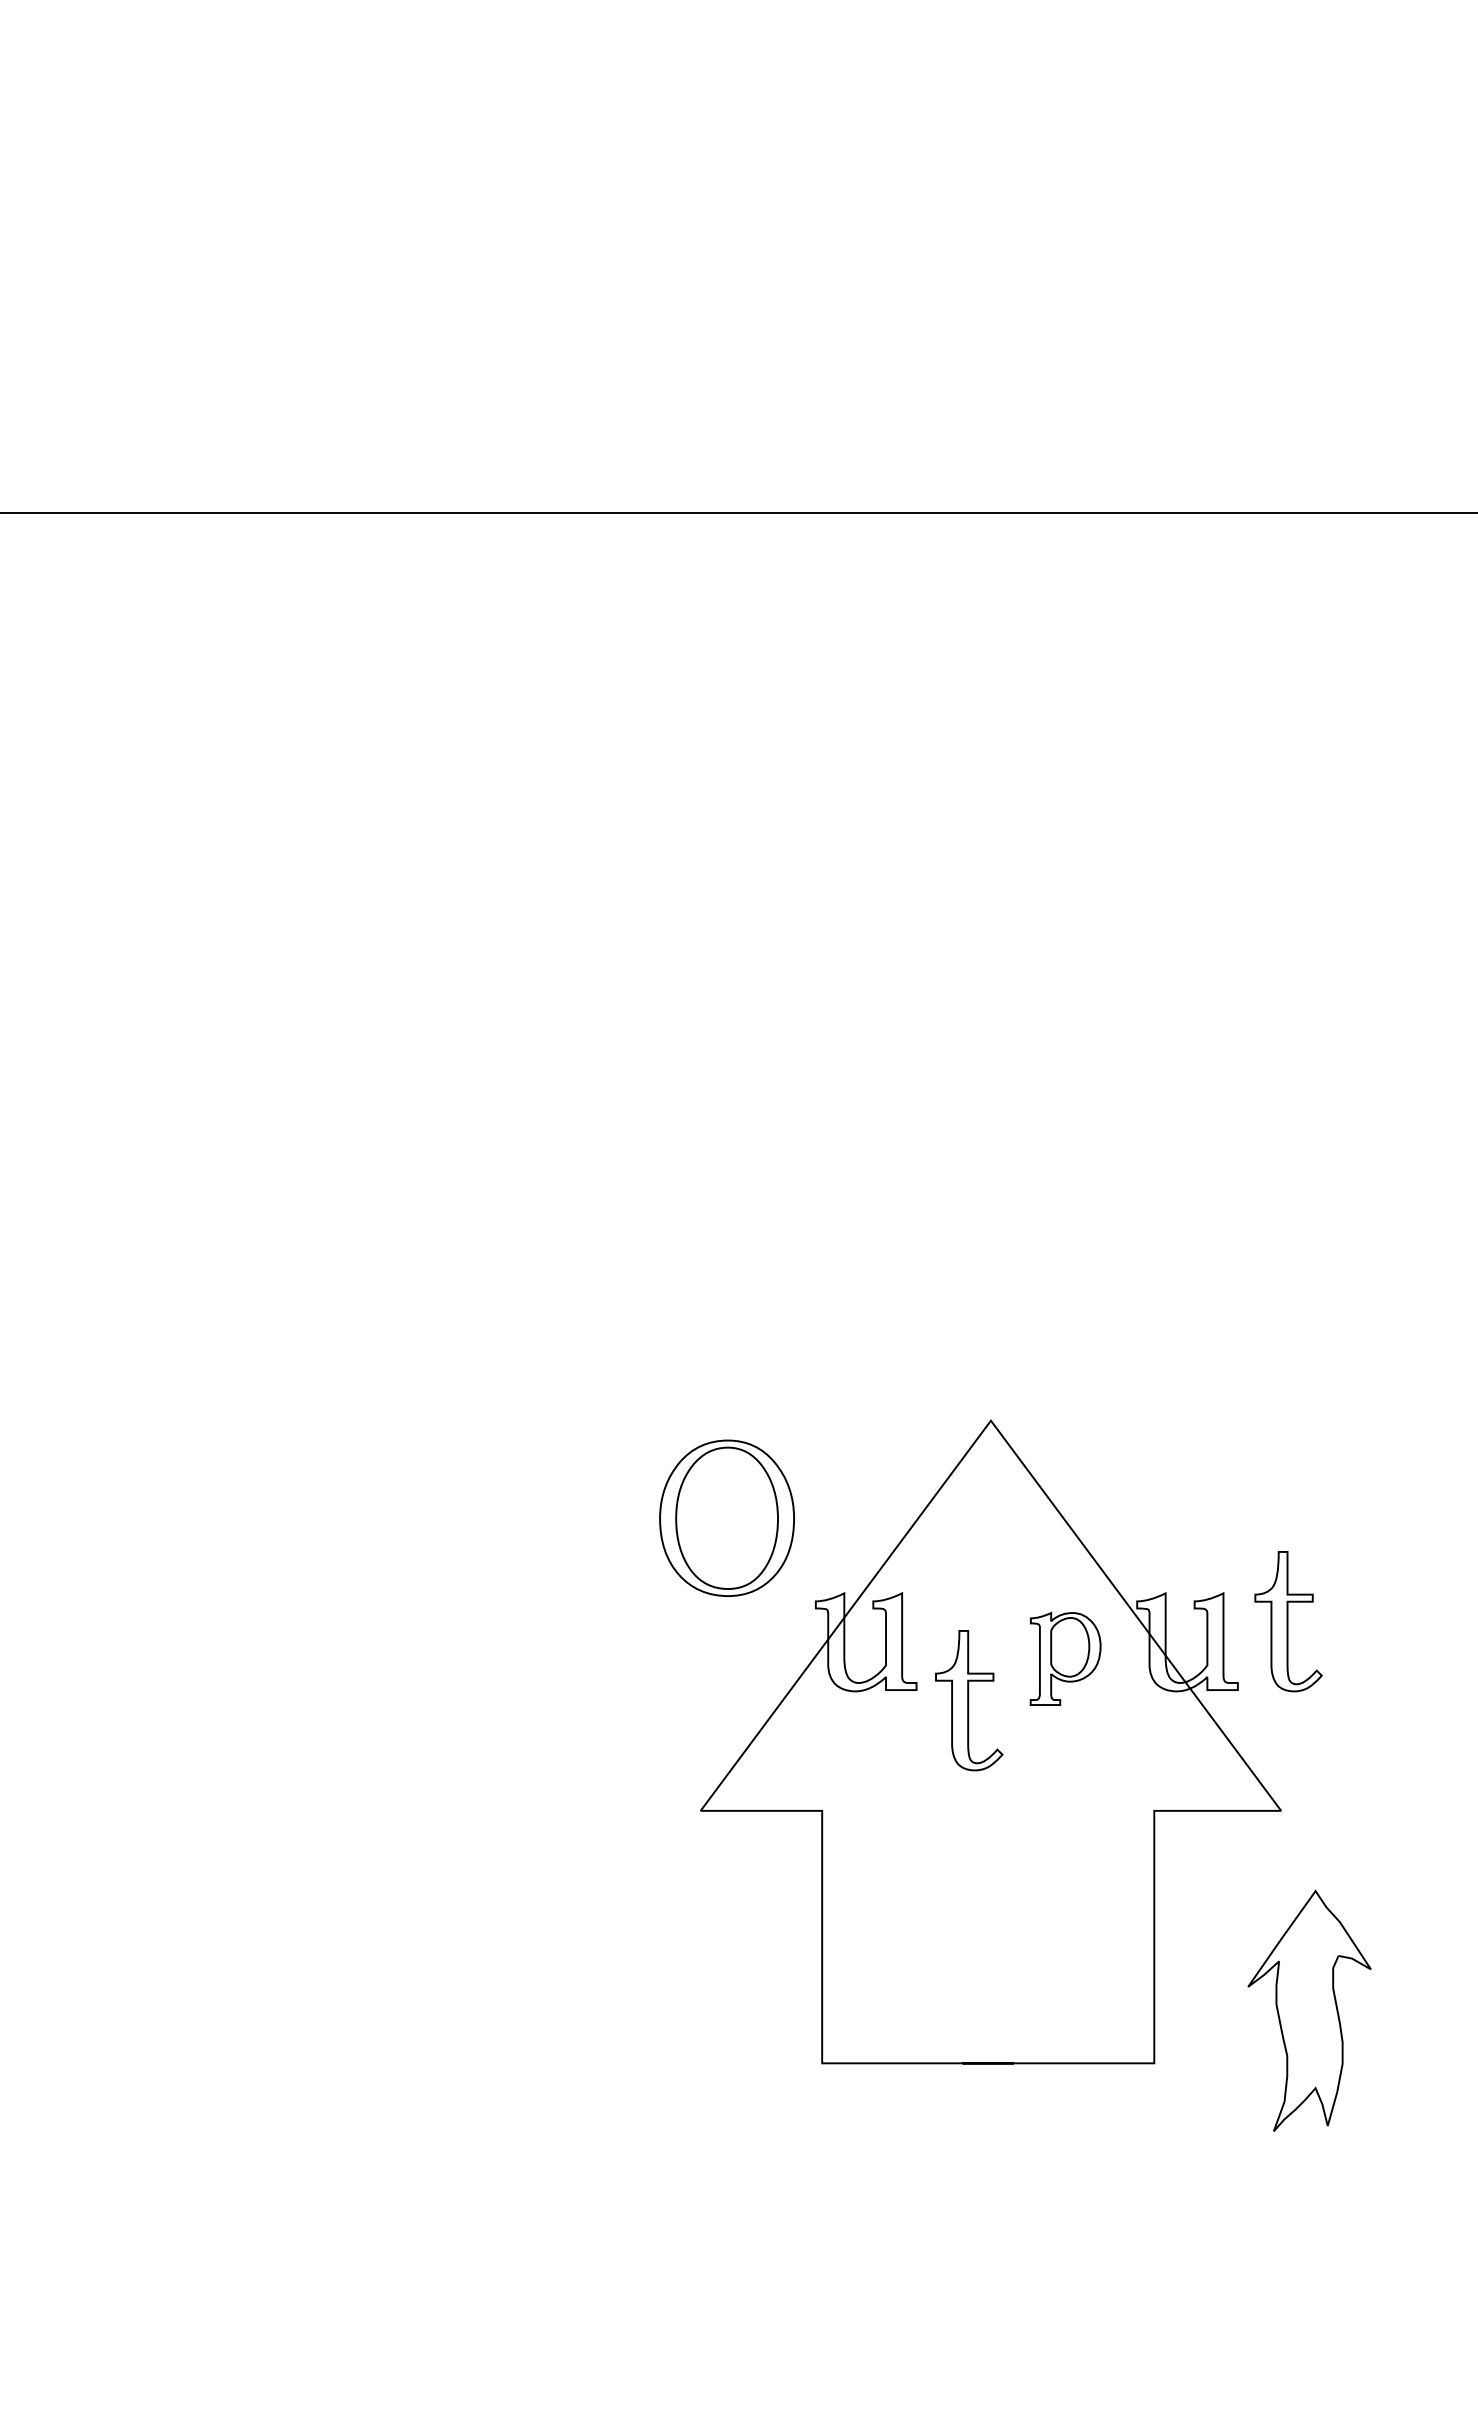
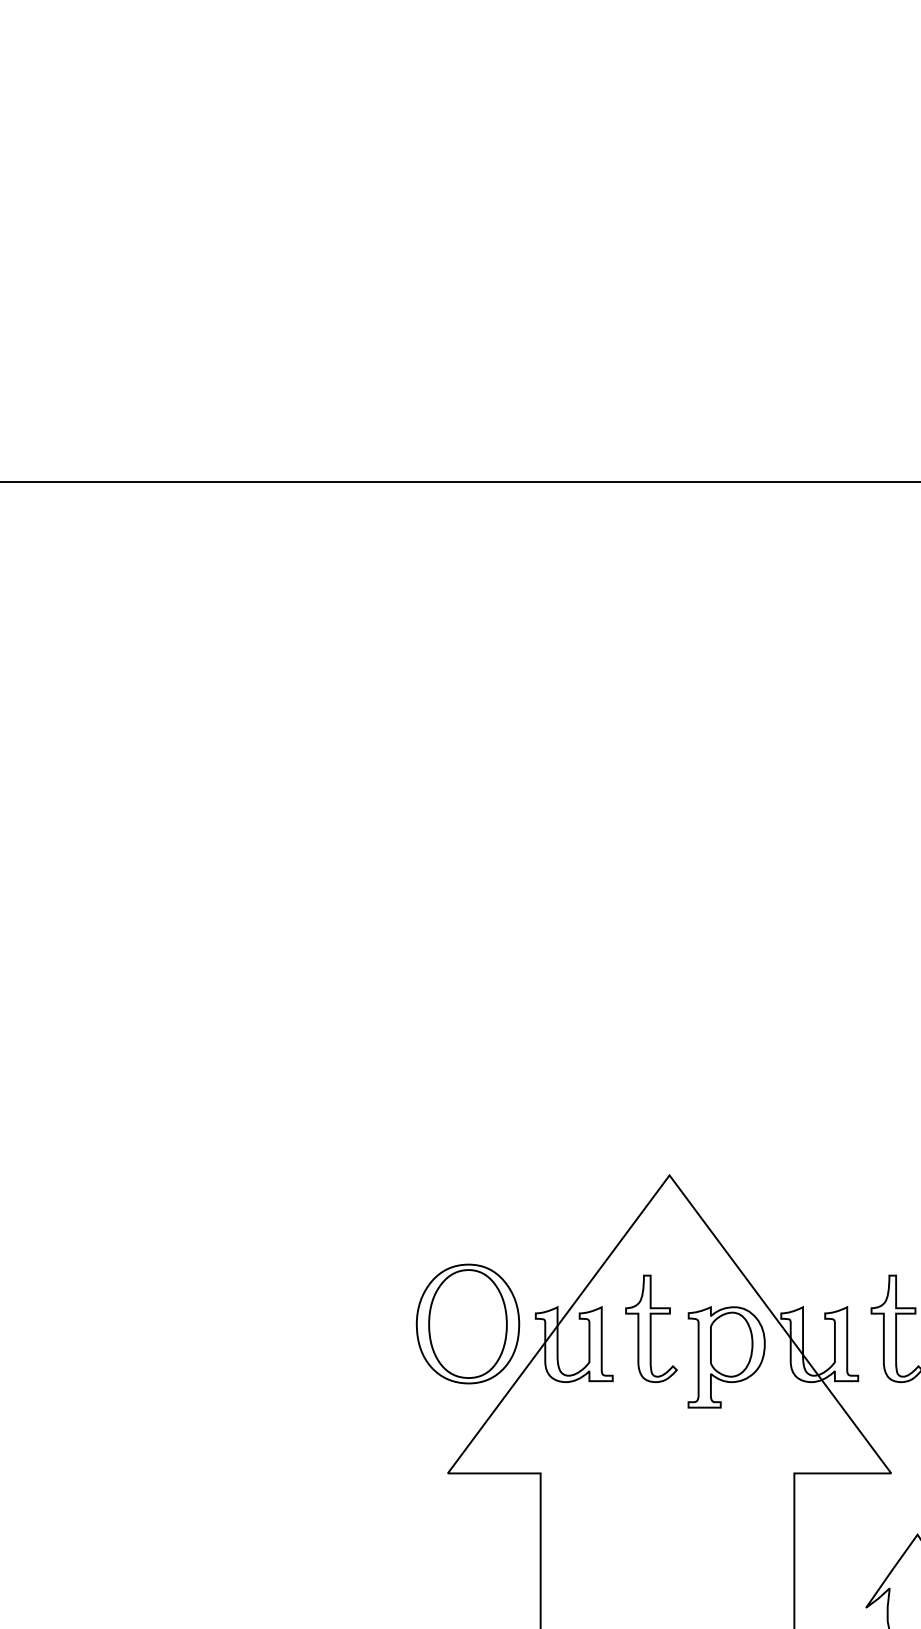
part: (726, 1517) -> (467, 1323), moved
part: (1065, 1658) -> (726, 1357), size x1.43
part: (969, 1700) -> (651, 1328), moved

